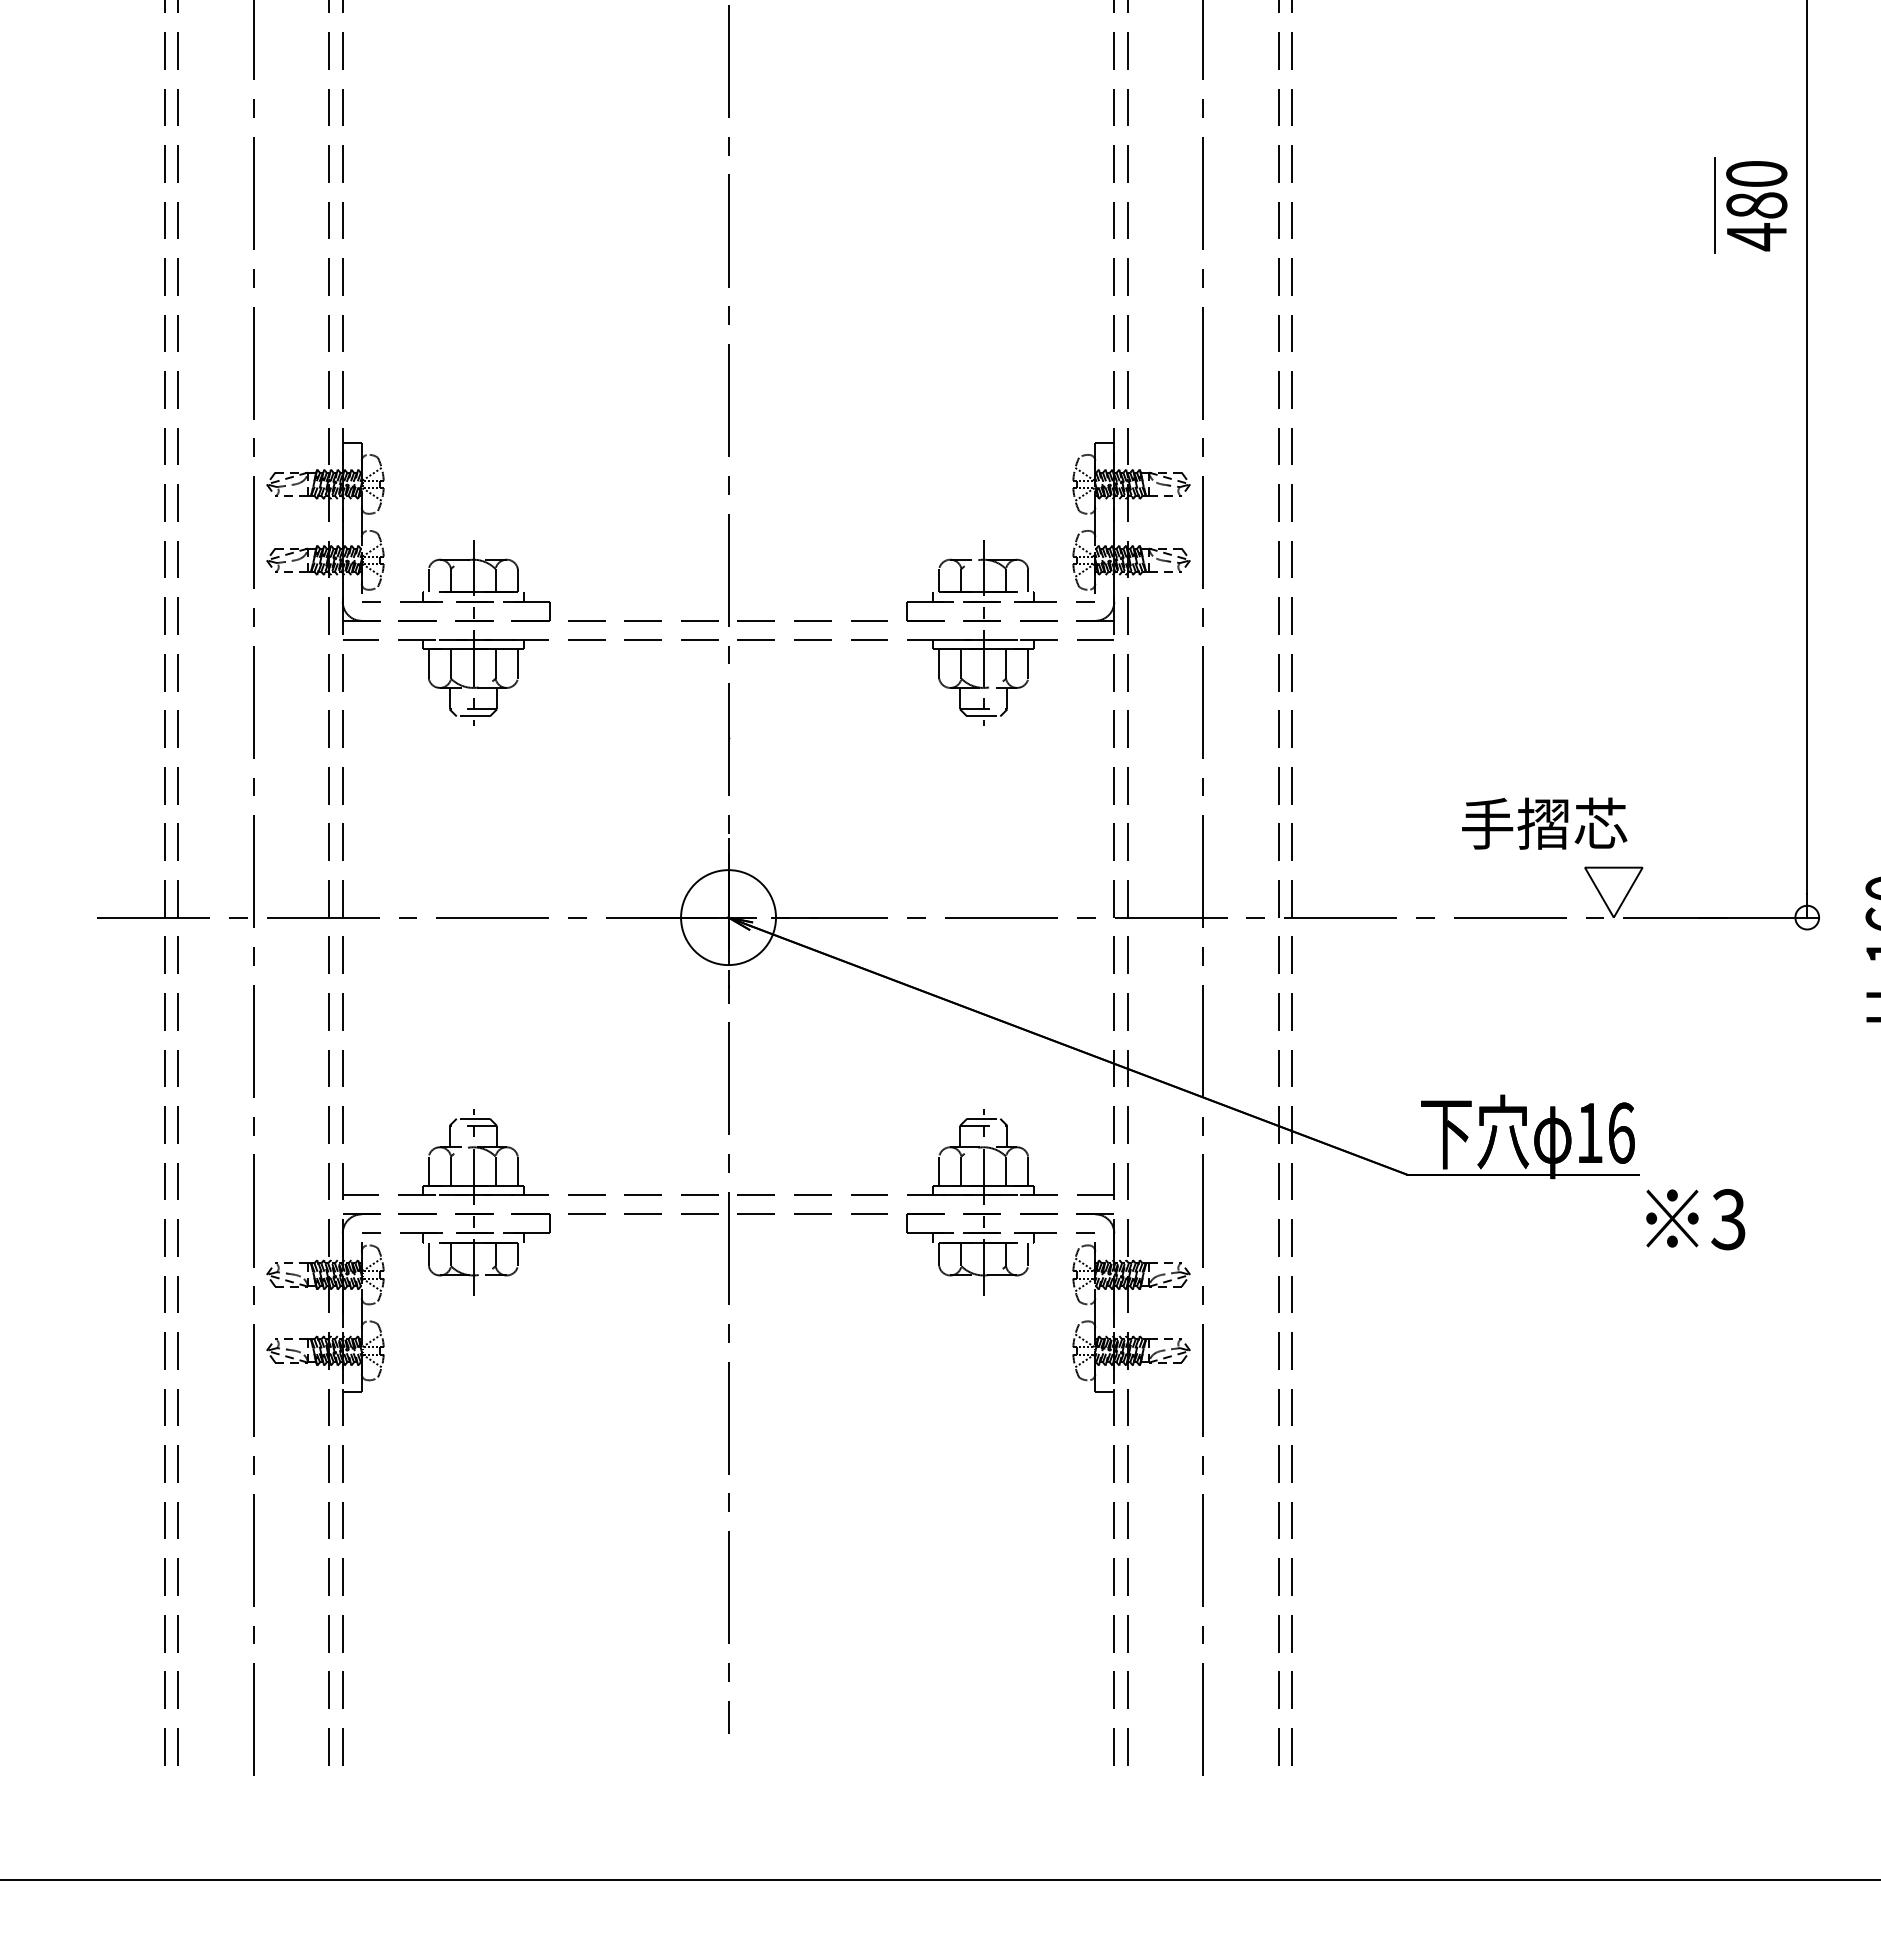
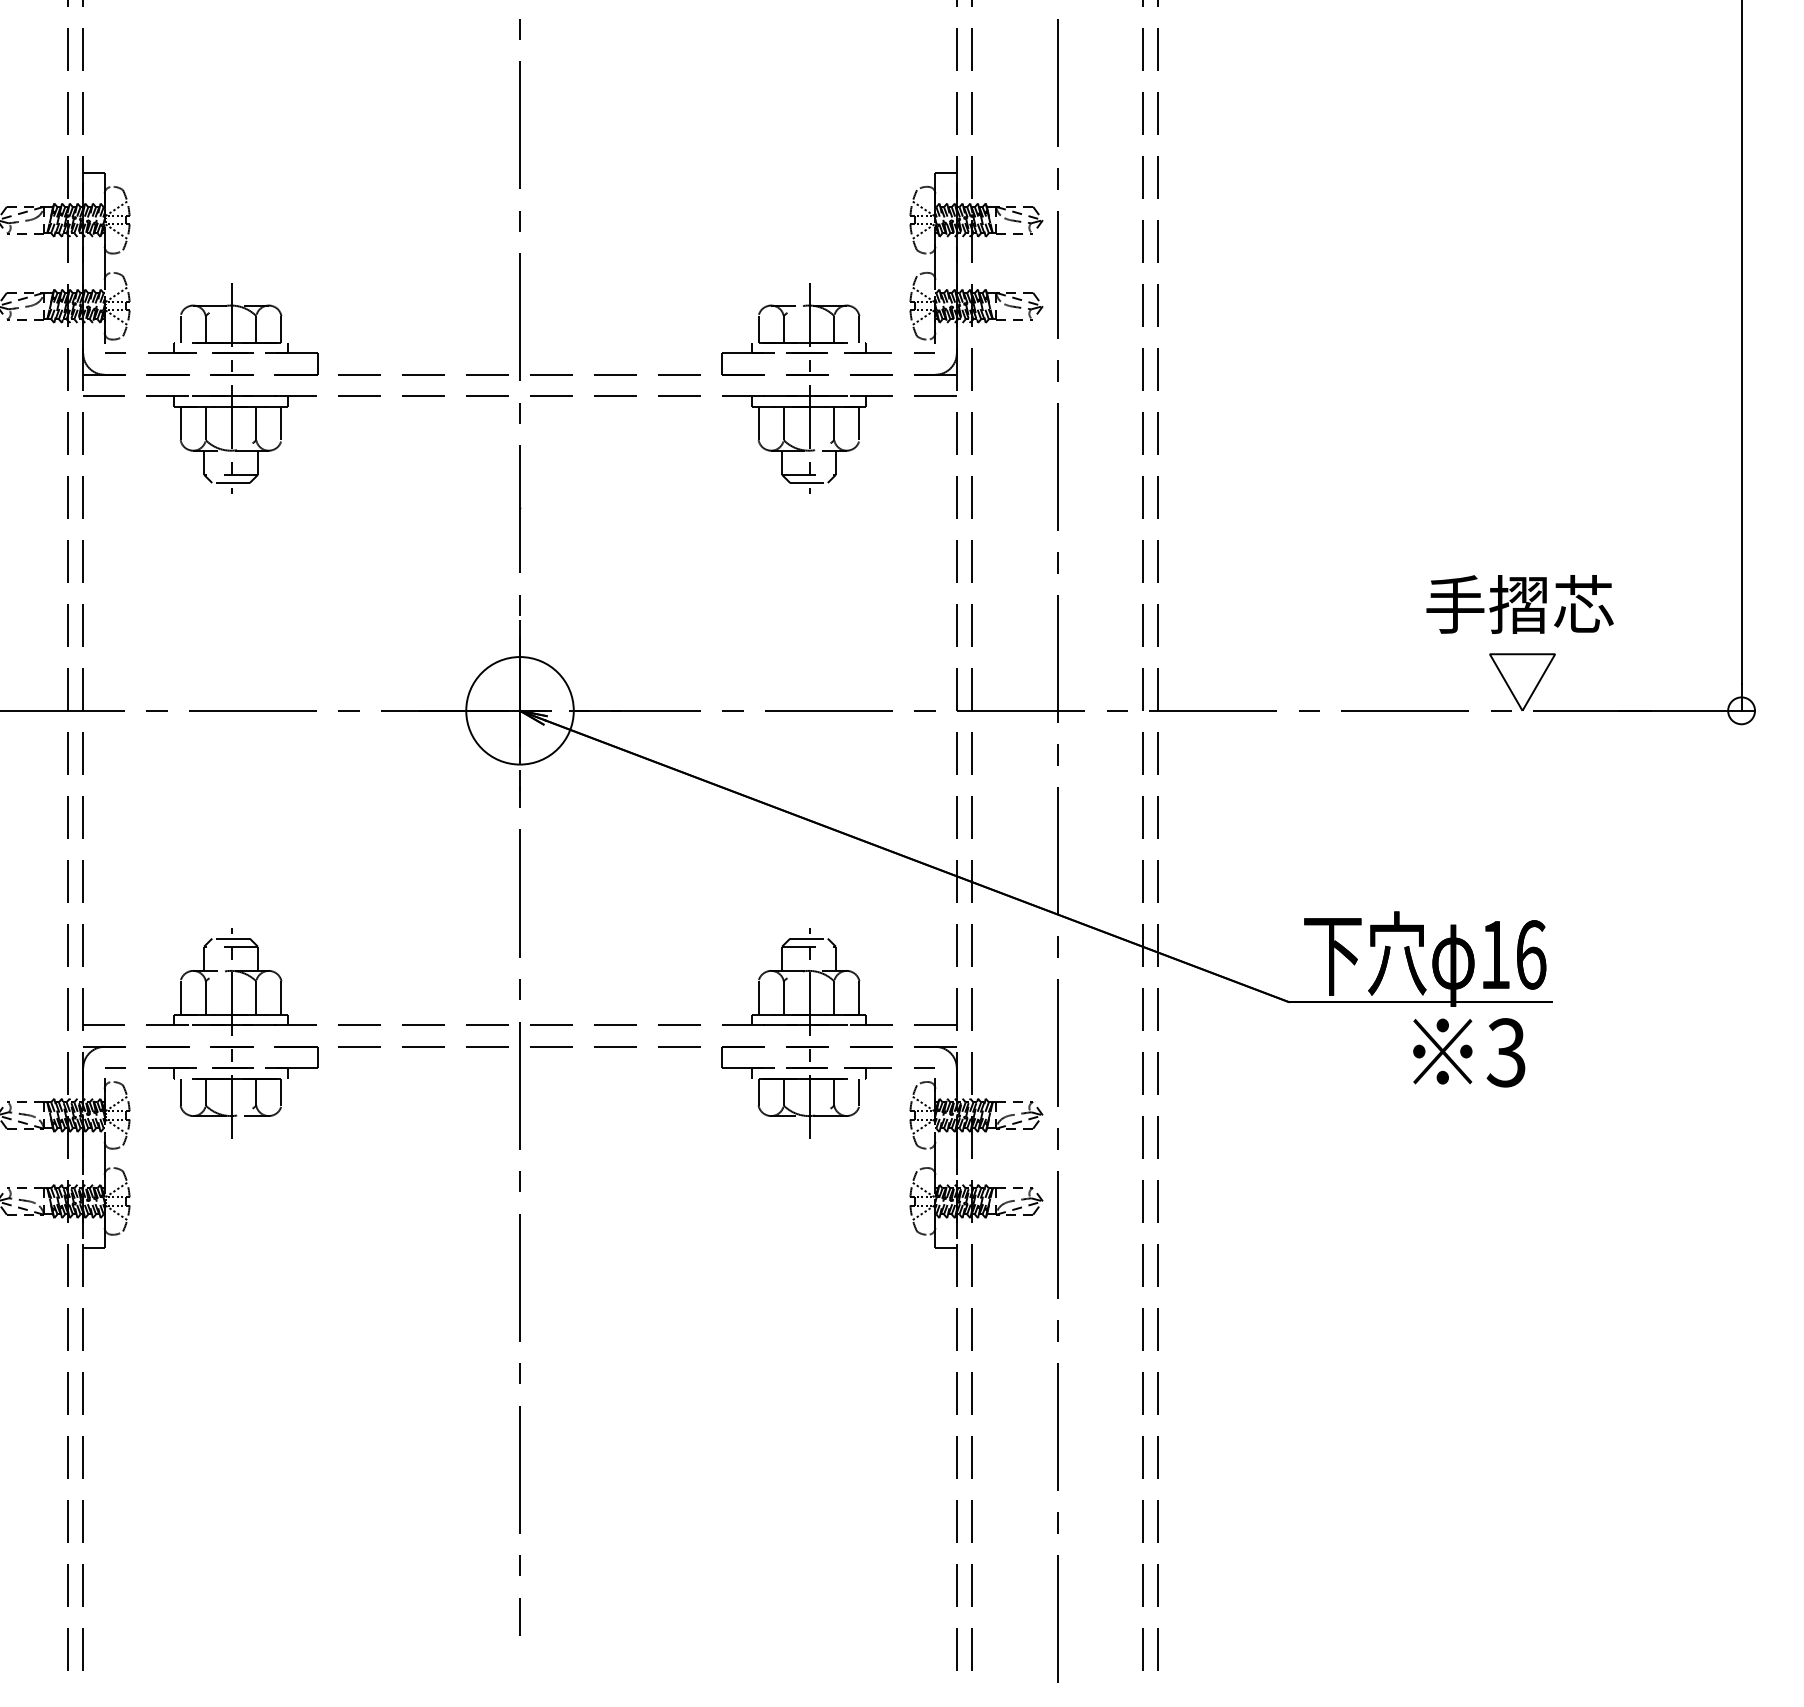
text: (1544, 823) -> (1519, 604), moved
text: (1695, 1219) -> (1468, 1052), moved

